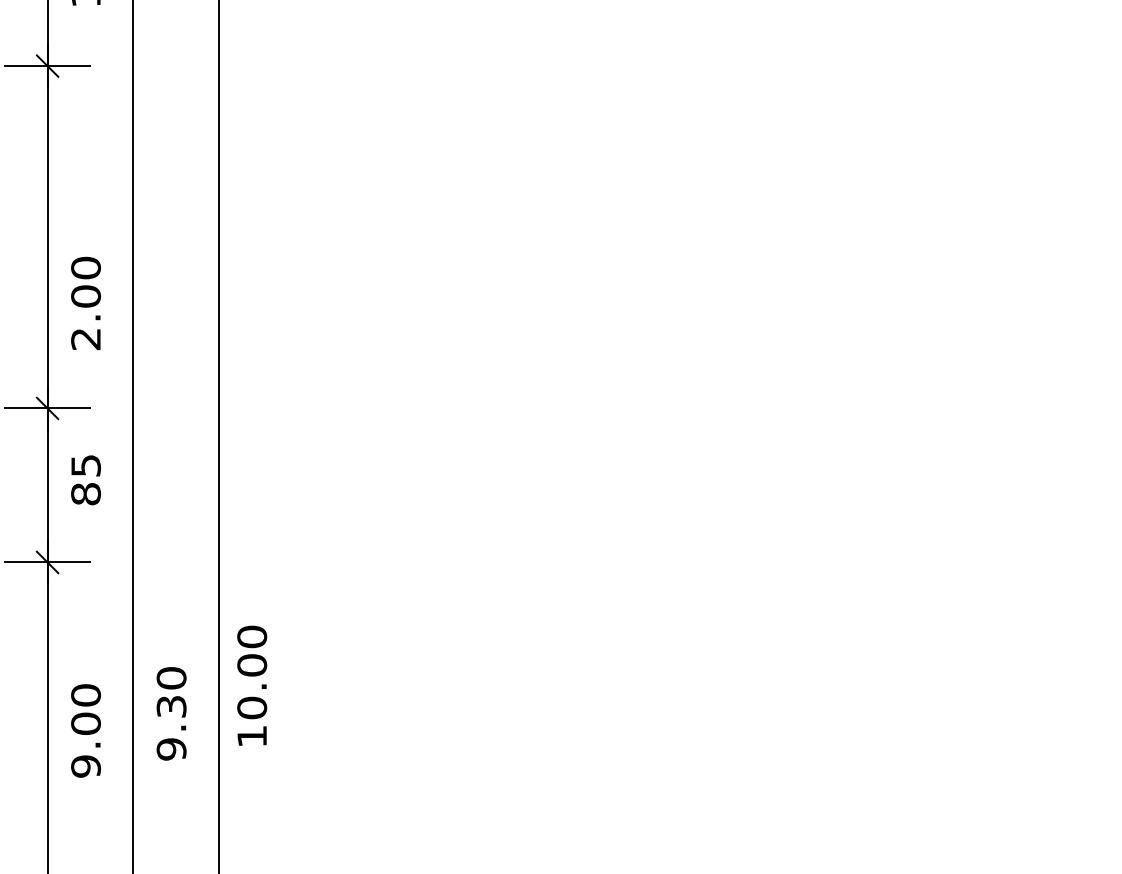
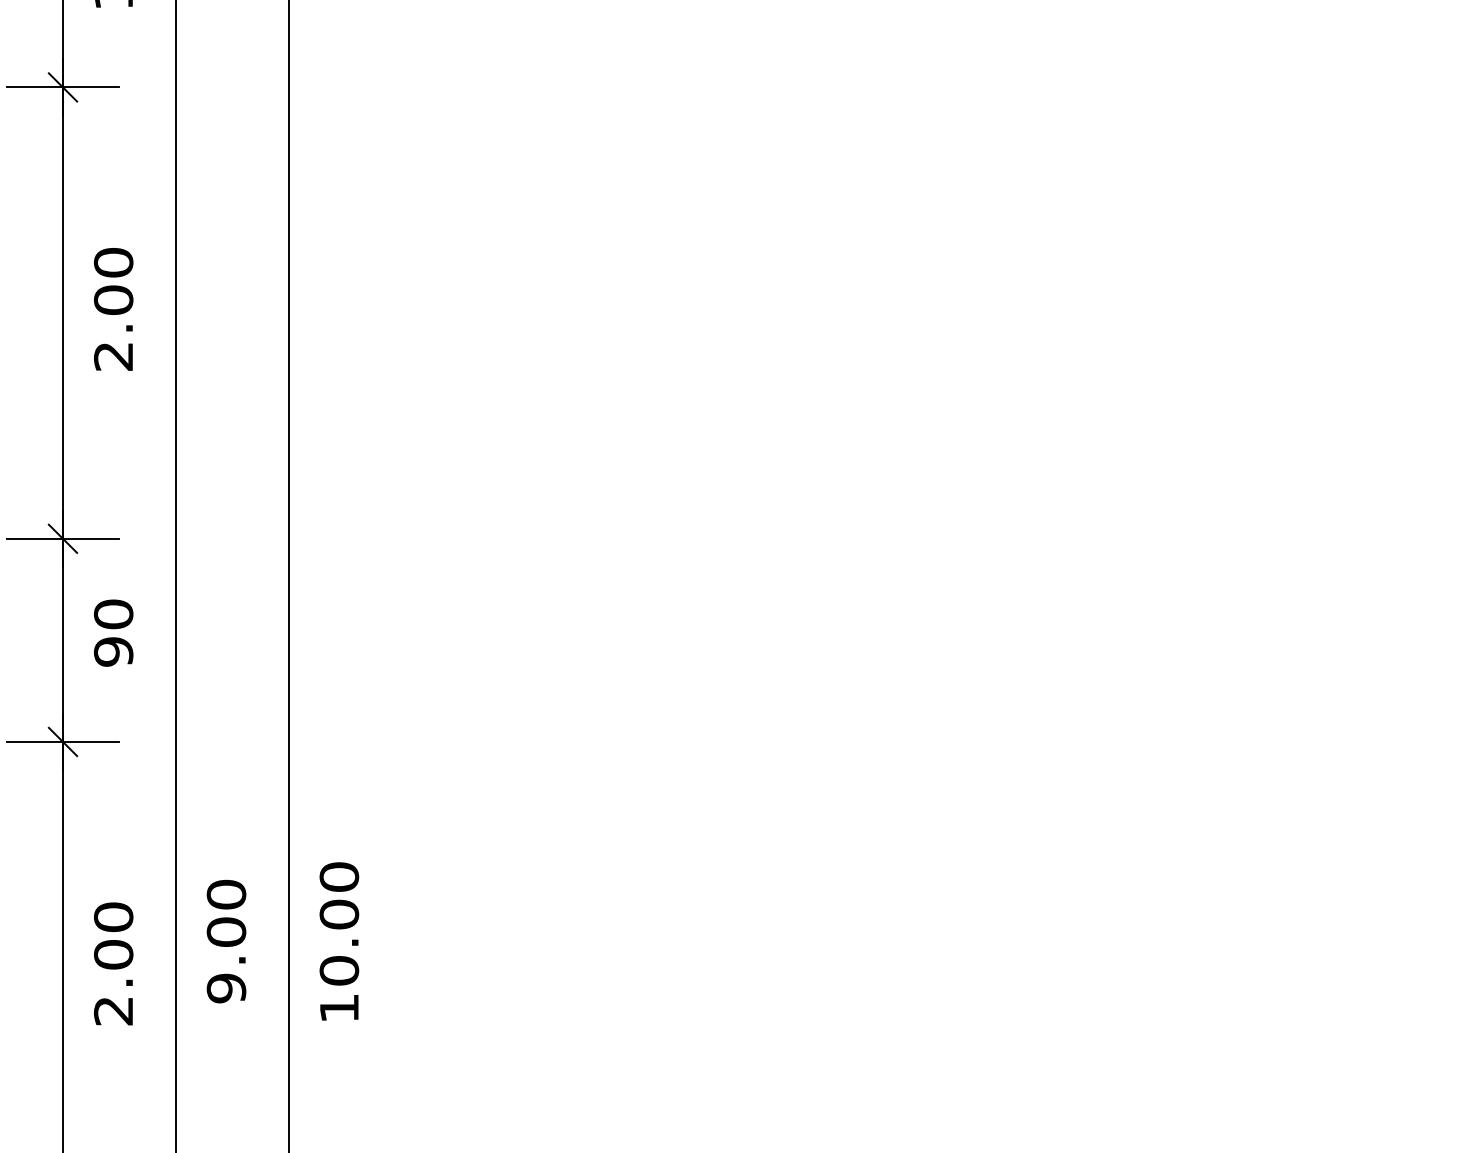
text: (85, 302) -> (112, 308), moved
text: (85, 479) -> (112, 632), 85 -> 90
text: (252, 685) -> (339, 941), moved
text: (171, 706) -> (226, 931), 9.30 -> 9.00
text: (85, 766) -> (112, 1011), 9.00 -> 2.00

